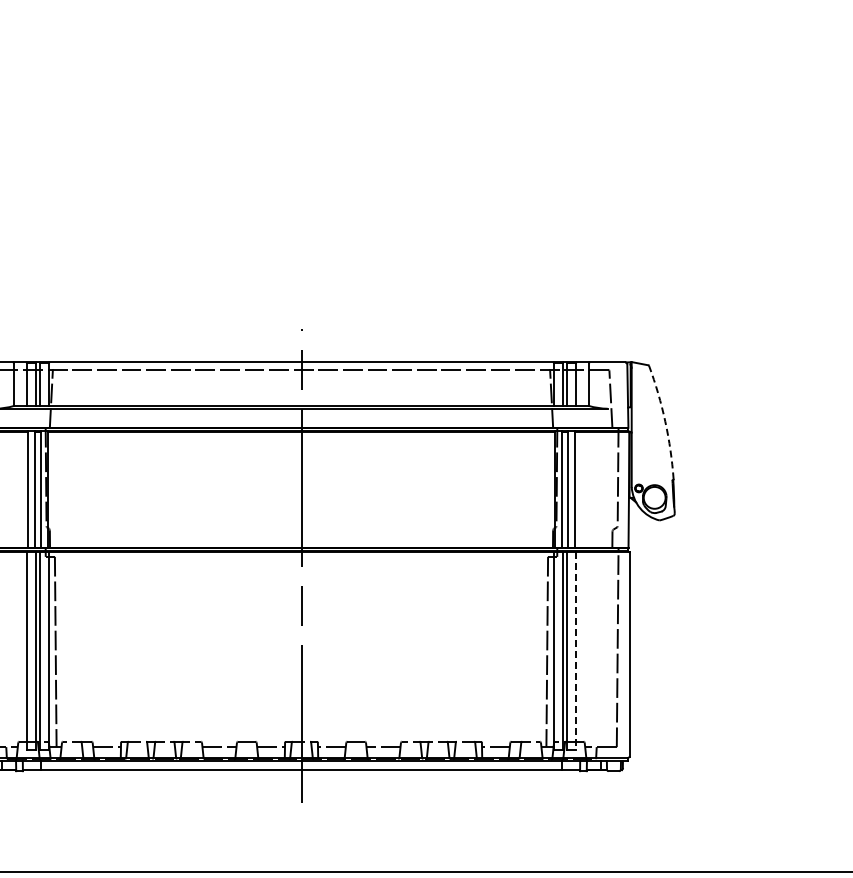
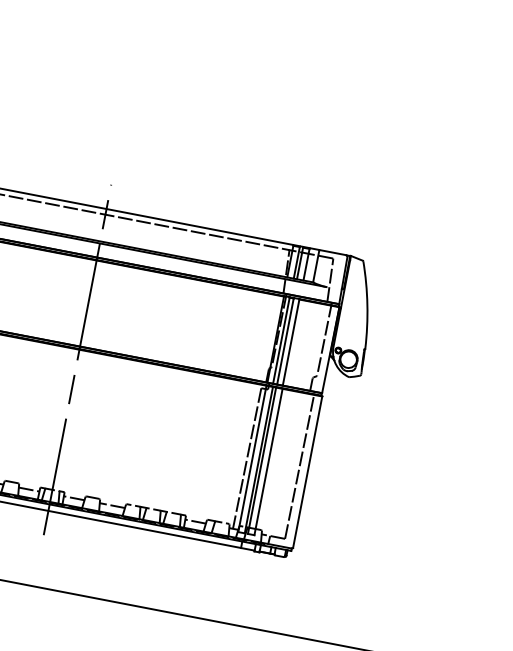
arc: (665, 421) -> (367, 304), dashed -> solid
line: (575, 651) -> (268, 462), dashed -> solid

